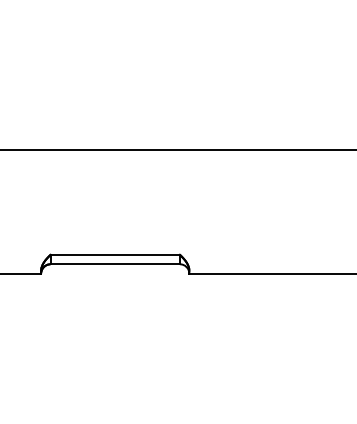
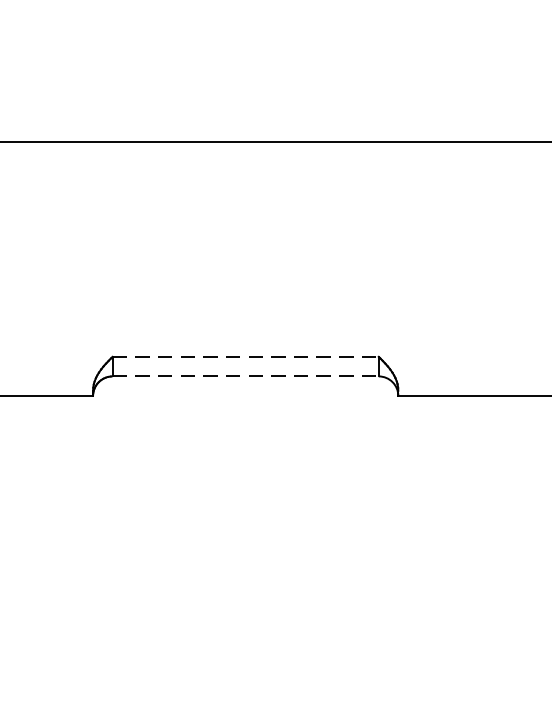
line: (115, 254) -> (246, 356), solid -> dashed
line: (115, 264) -> (246, 376), solid -> dashed

